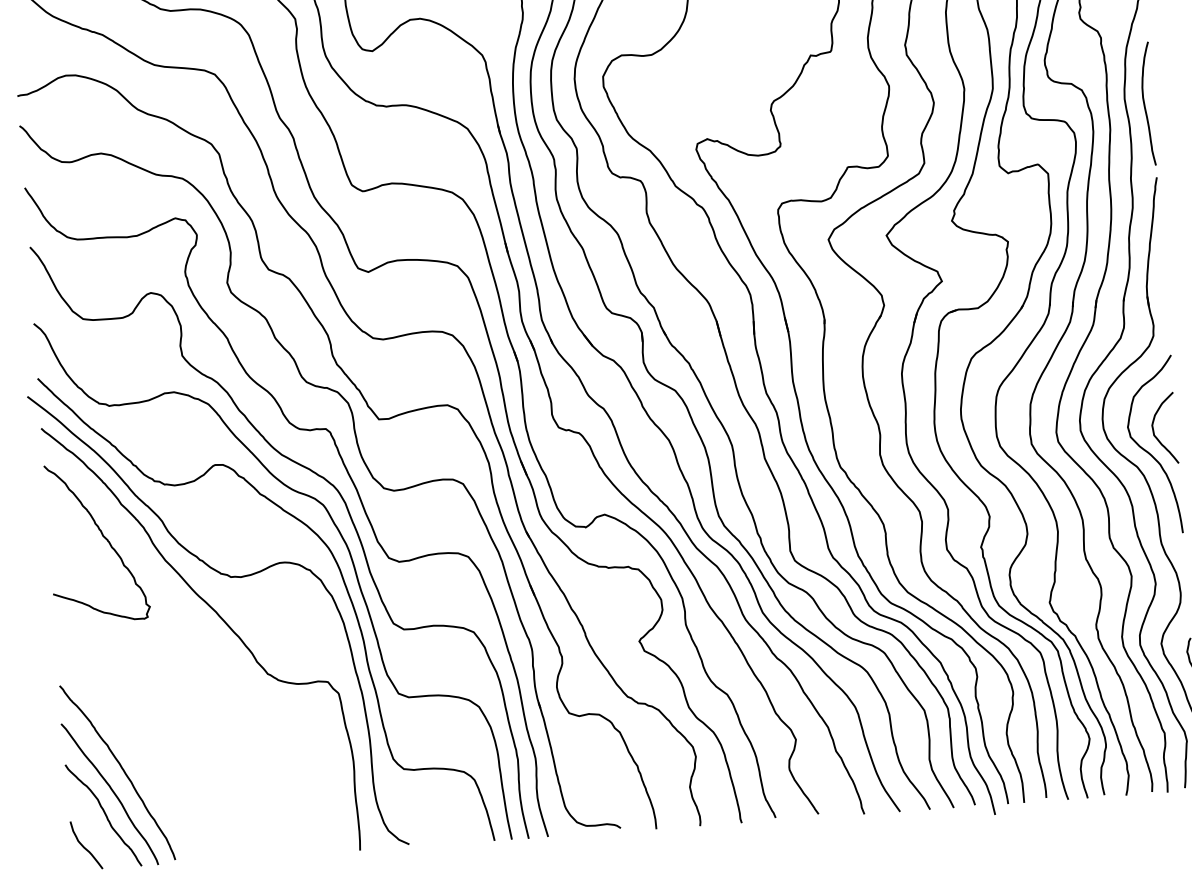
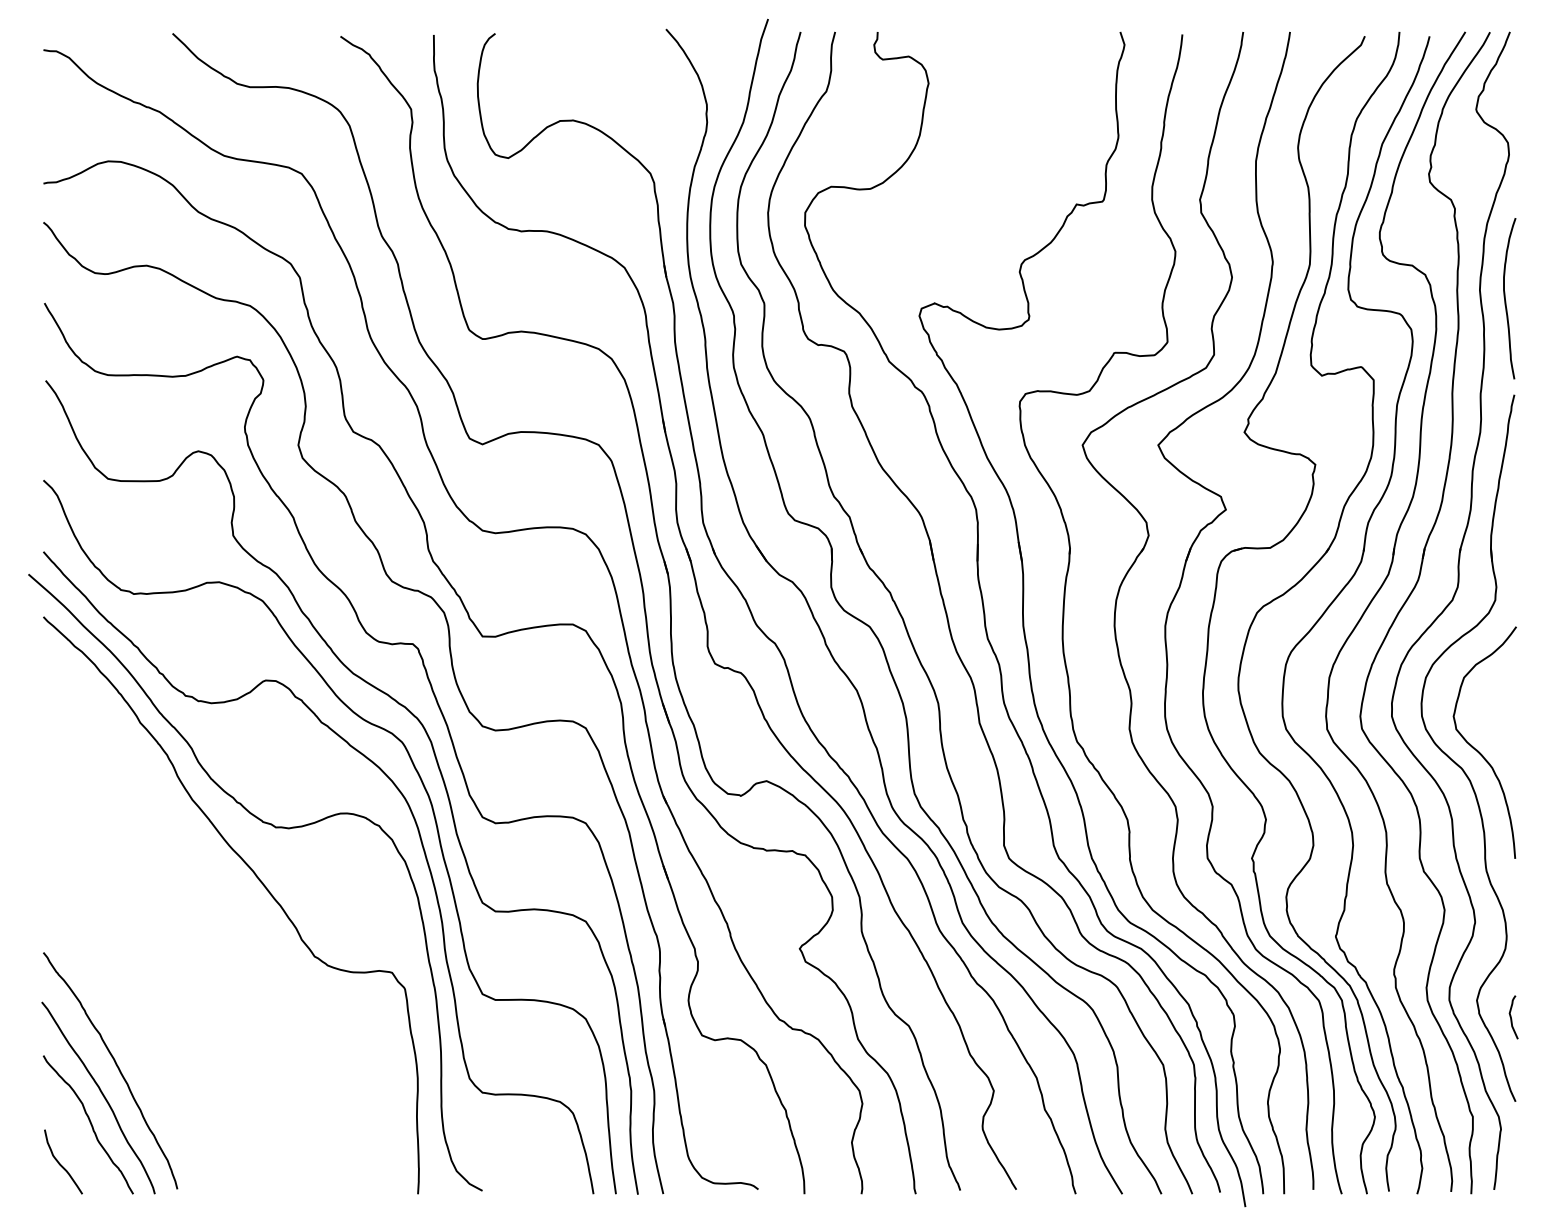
curve: (1154, 430) -> (1487, 722), removed
curve: (102, 537) -> (113, 763), removed

